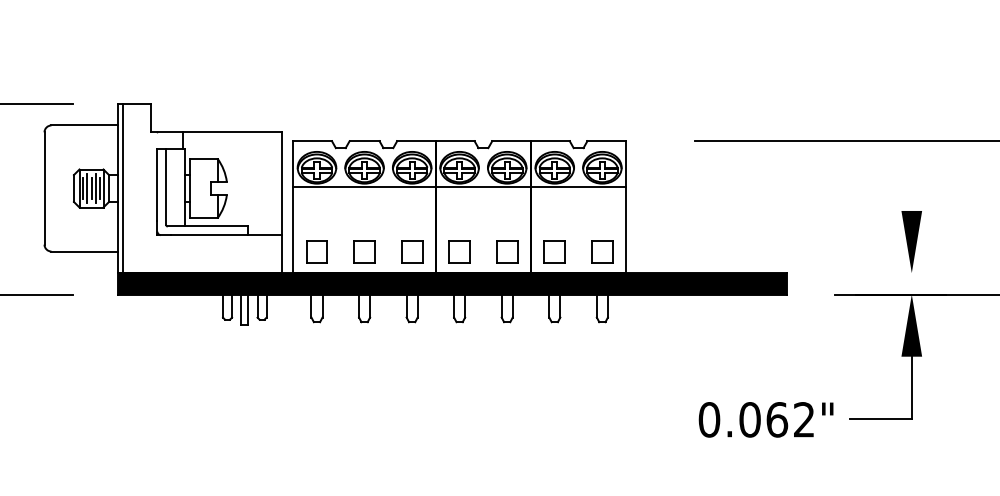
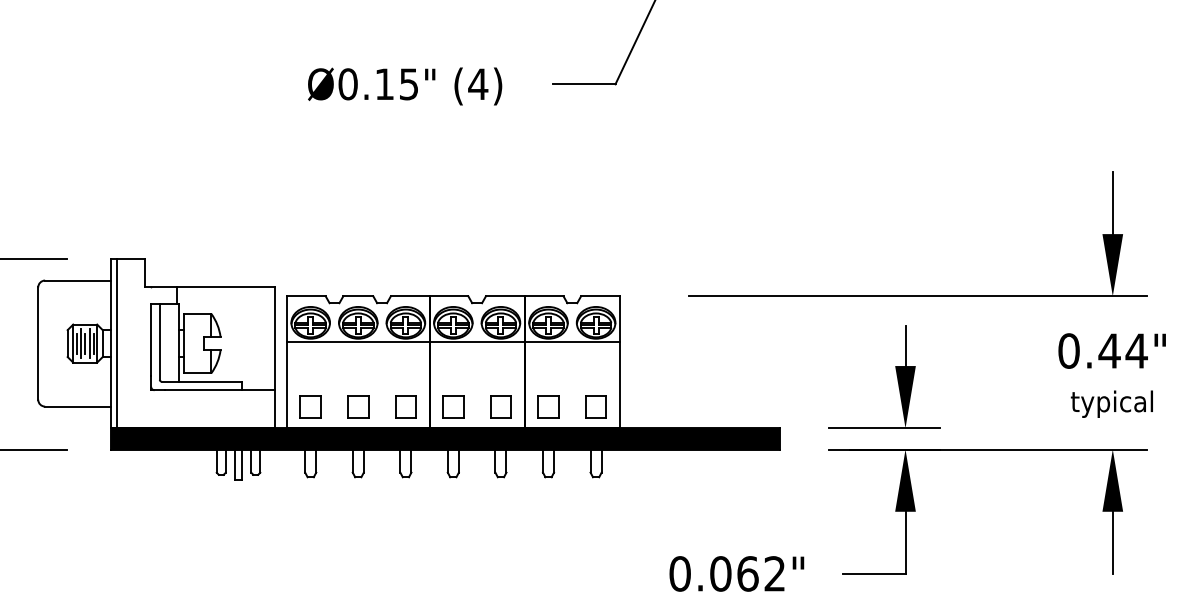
line: (911, 191) -> (905, 346), added
line: (890, 273) -> (884, 428), added
text: (765, 419) -> (736, 573), moved

